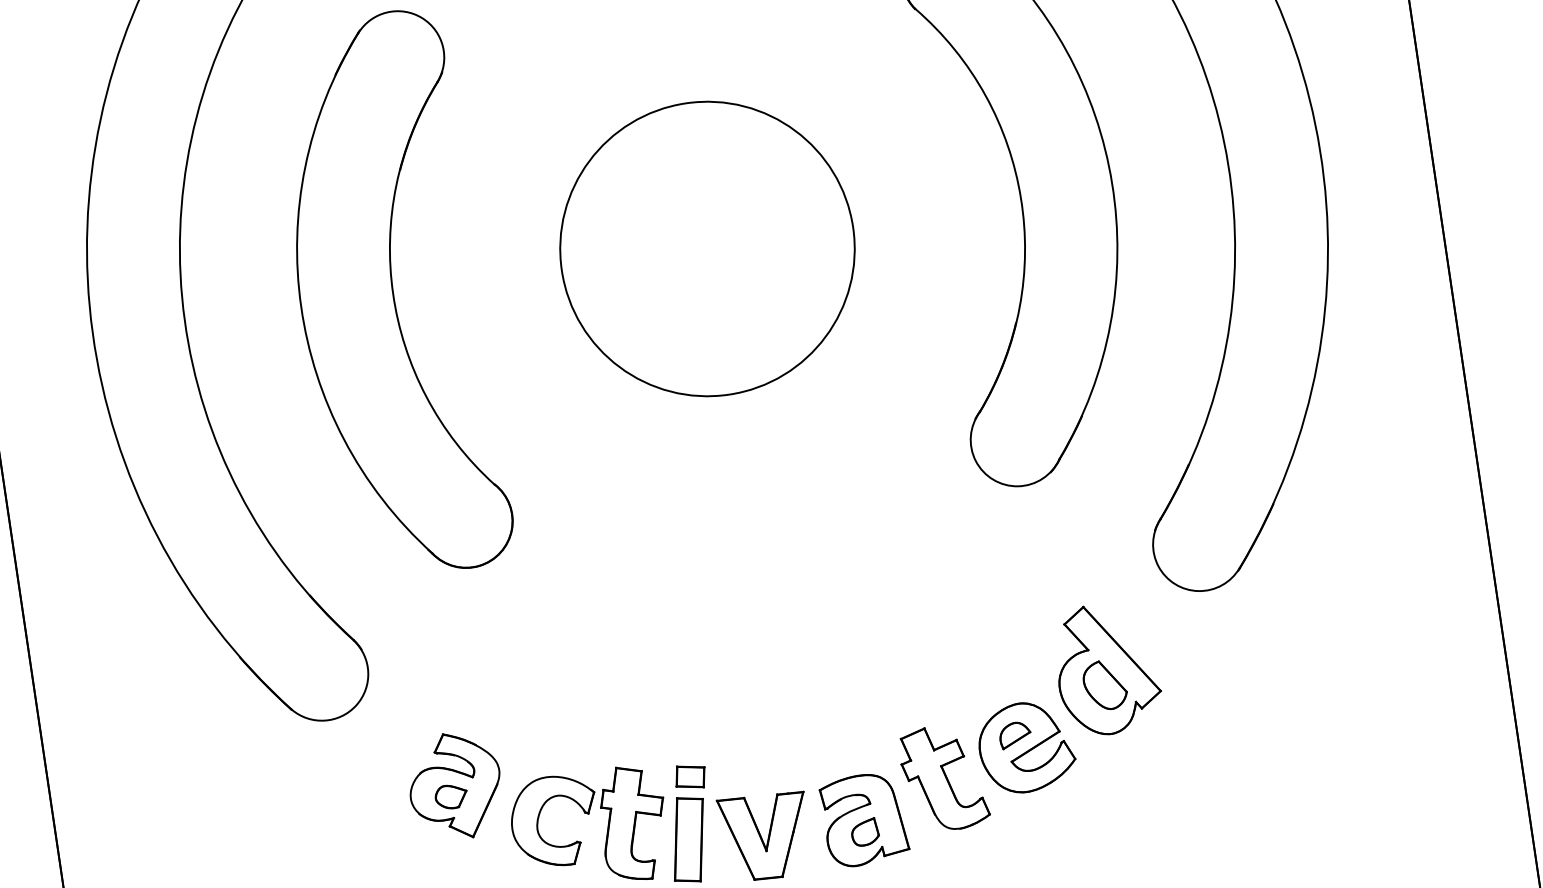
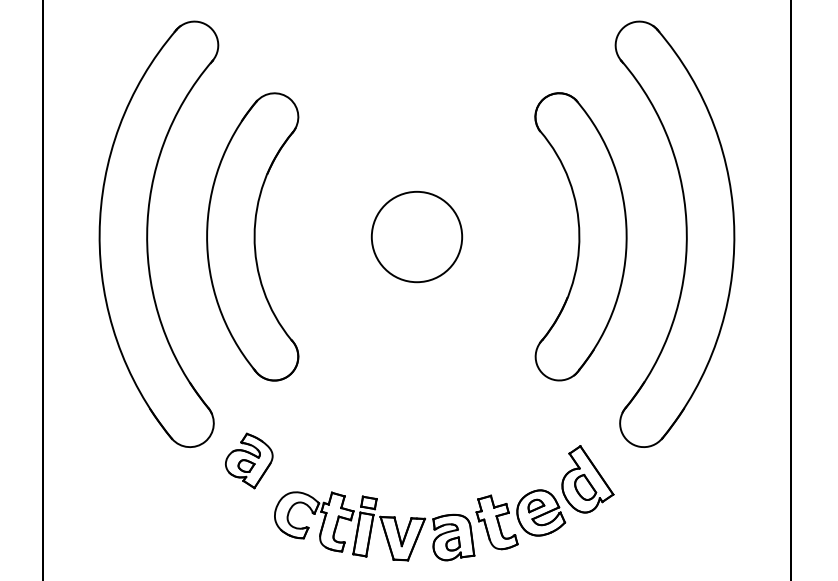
circle: (706, 248) -> (416, 236), size x0.6
part: (455, 785) -> (249, 460), moved

